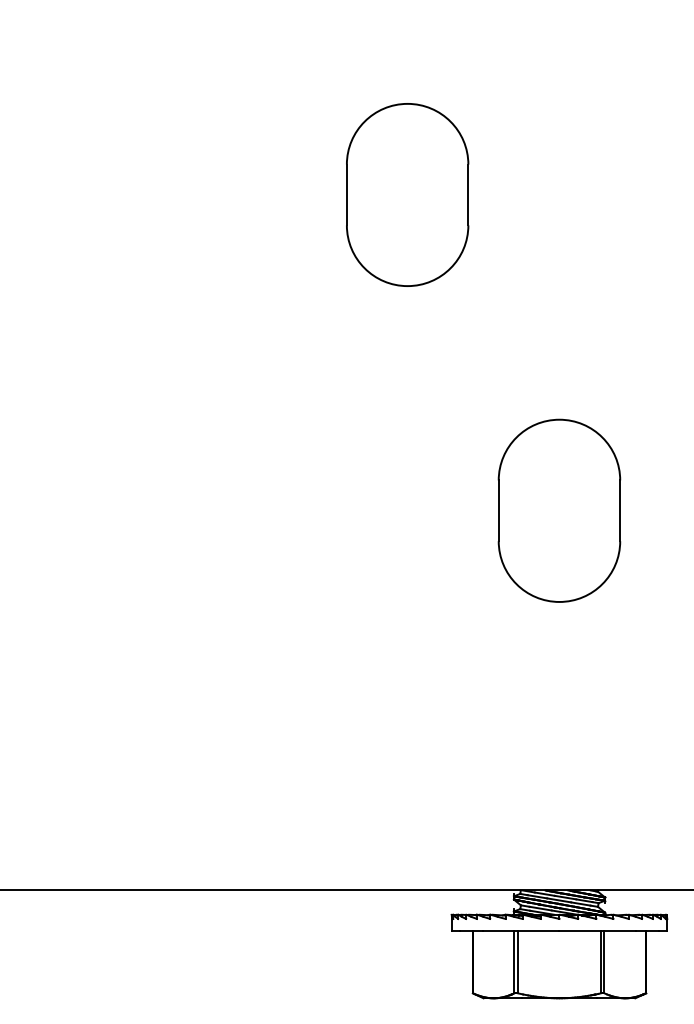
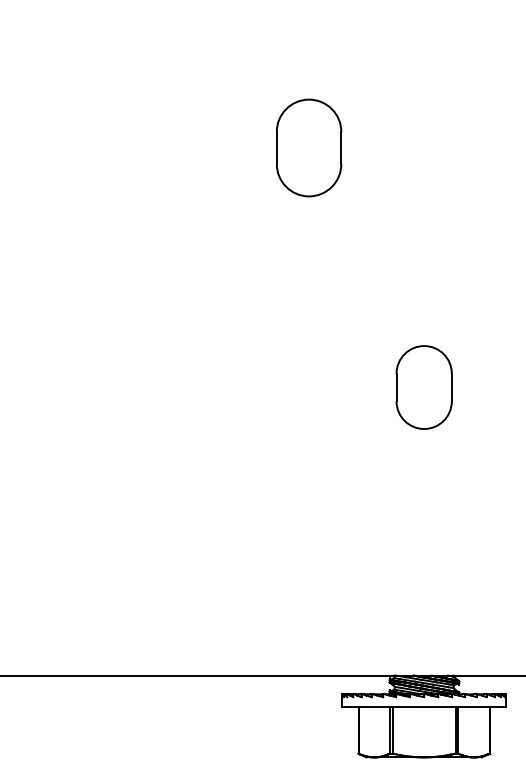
part: (407, 194) -> (308, 147), size x0.7
part: (559, 510) -> (424, 387), size x0.6

